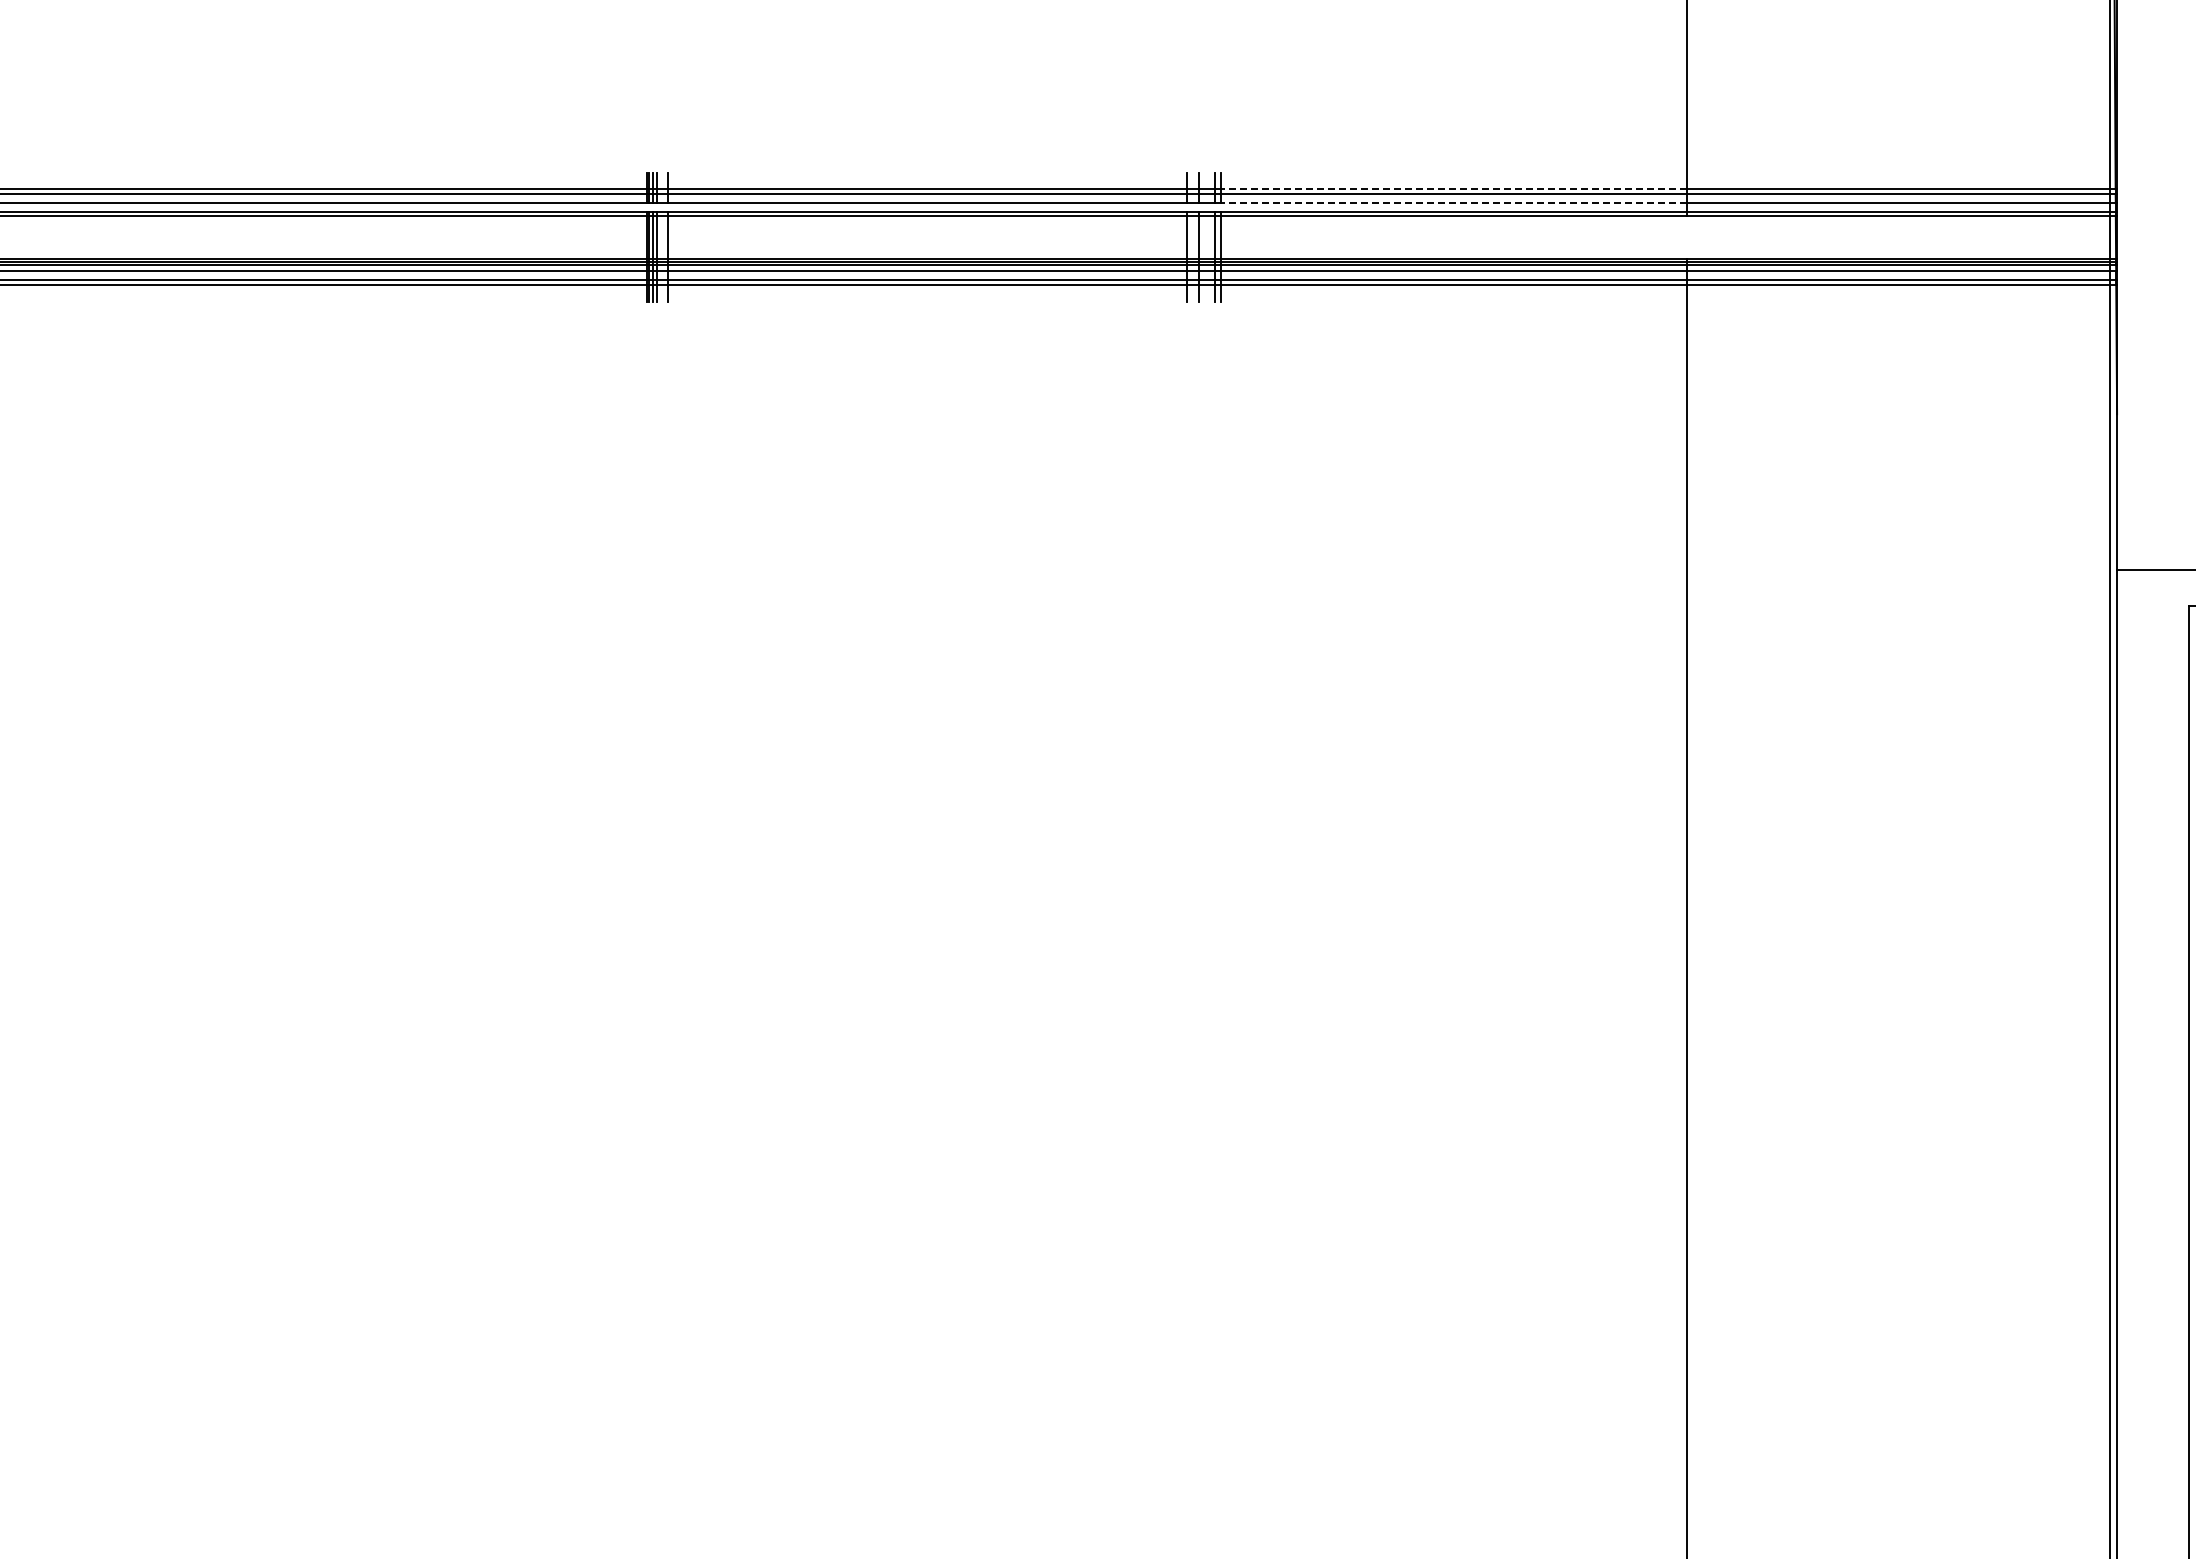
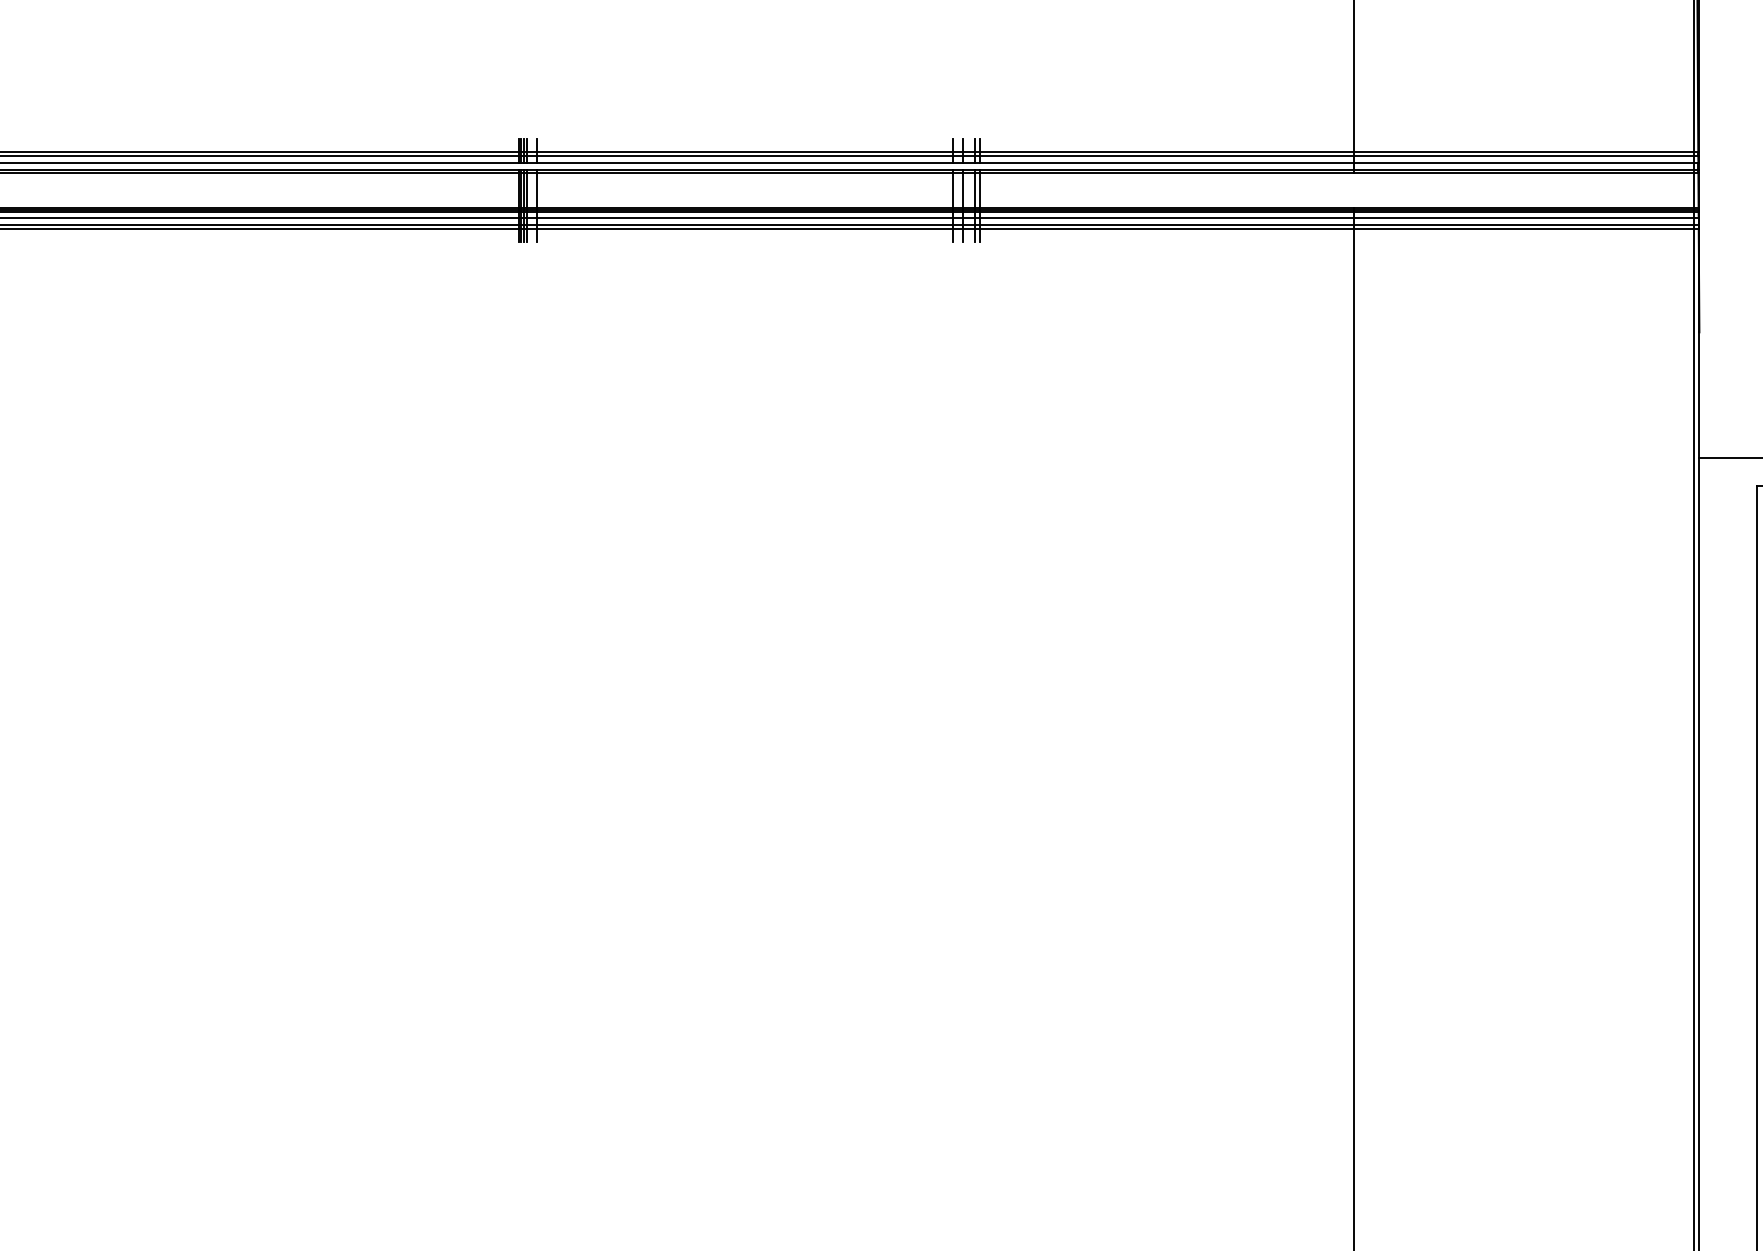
line: (1453, 189) -> (1166, 151), dashed -> solid
line: (1453, 203) -> (1166, 163), dashed -> solid

